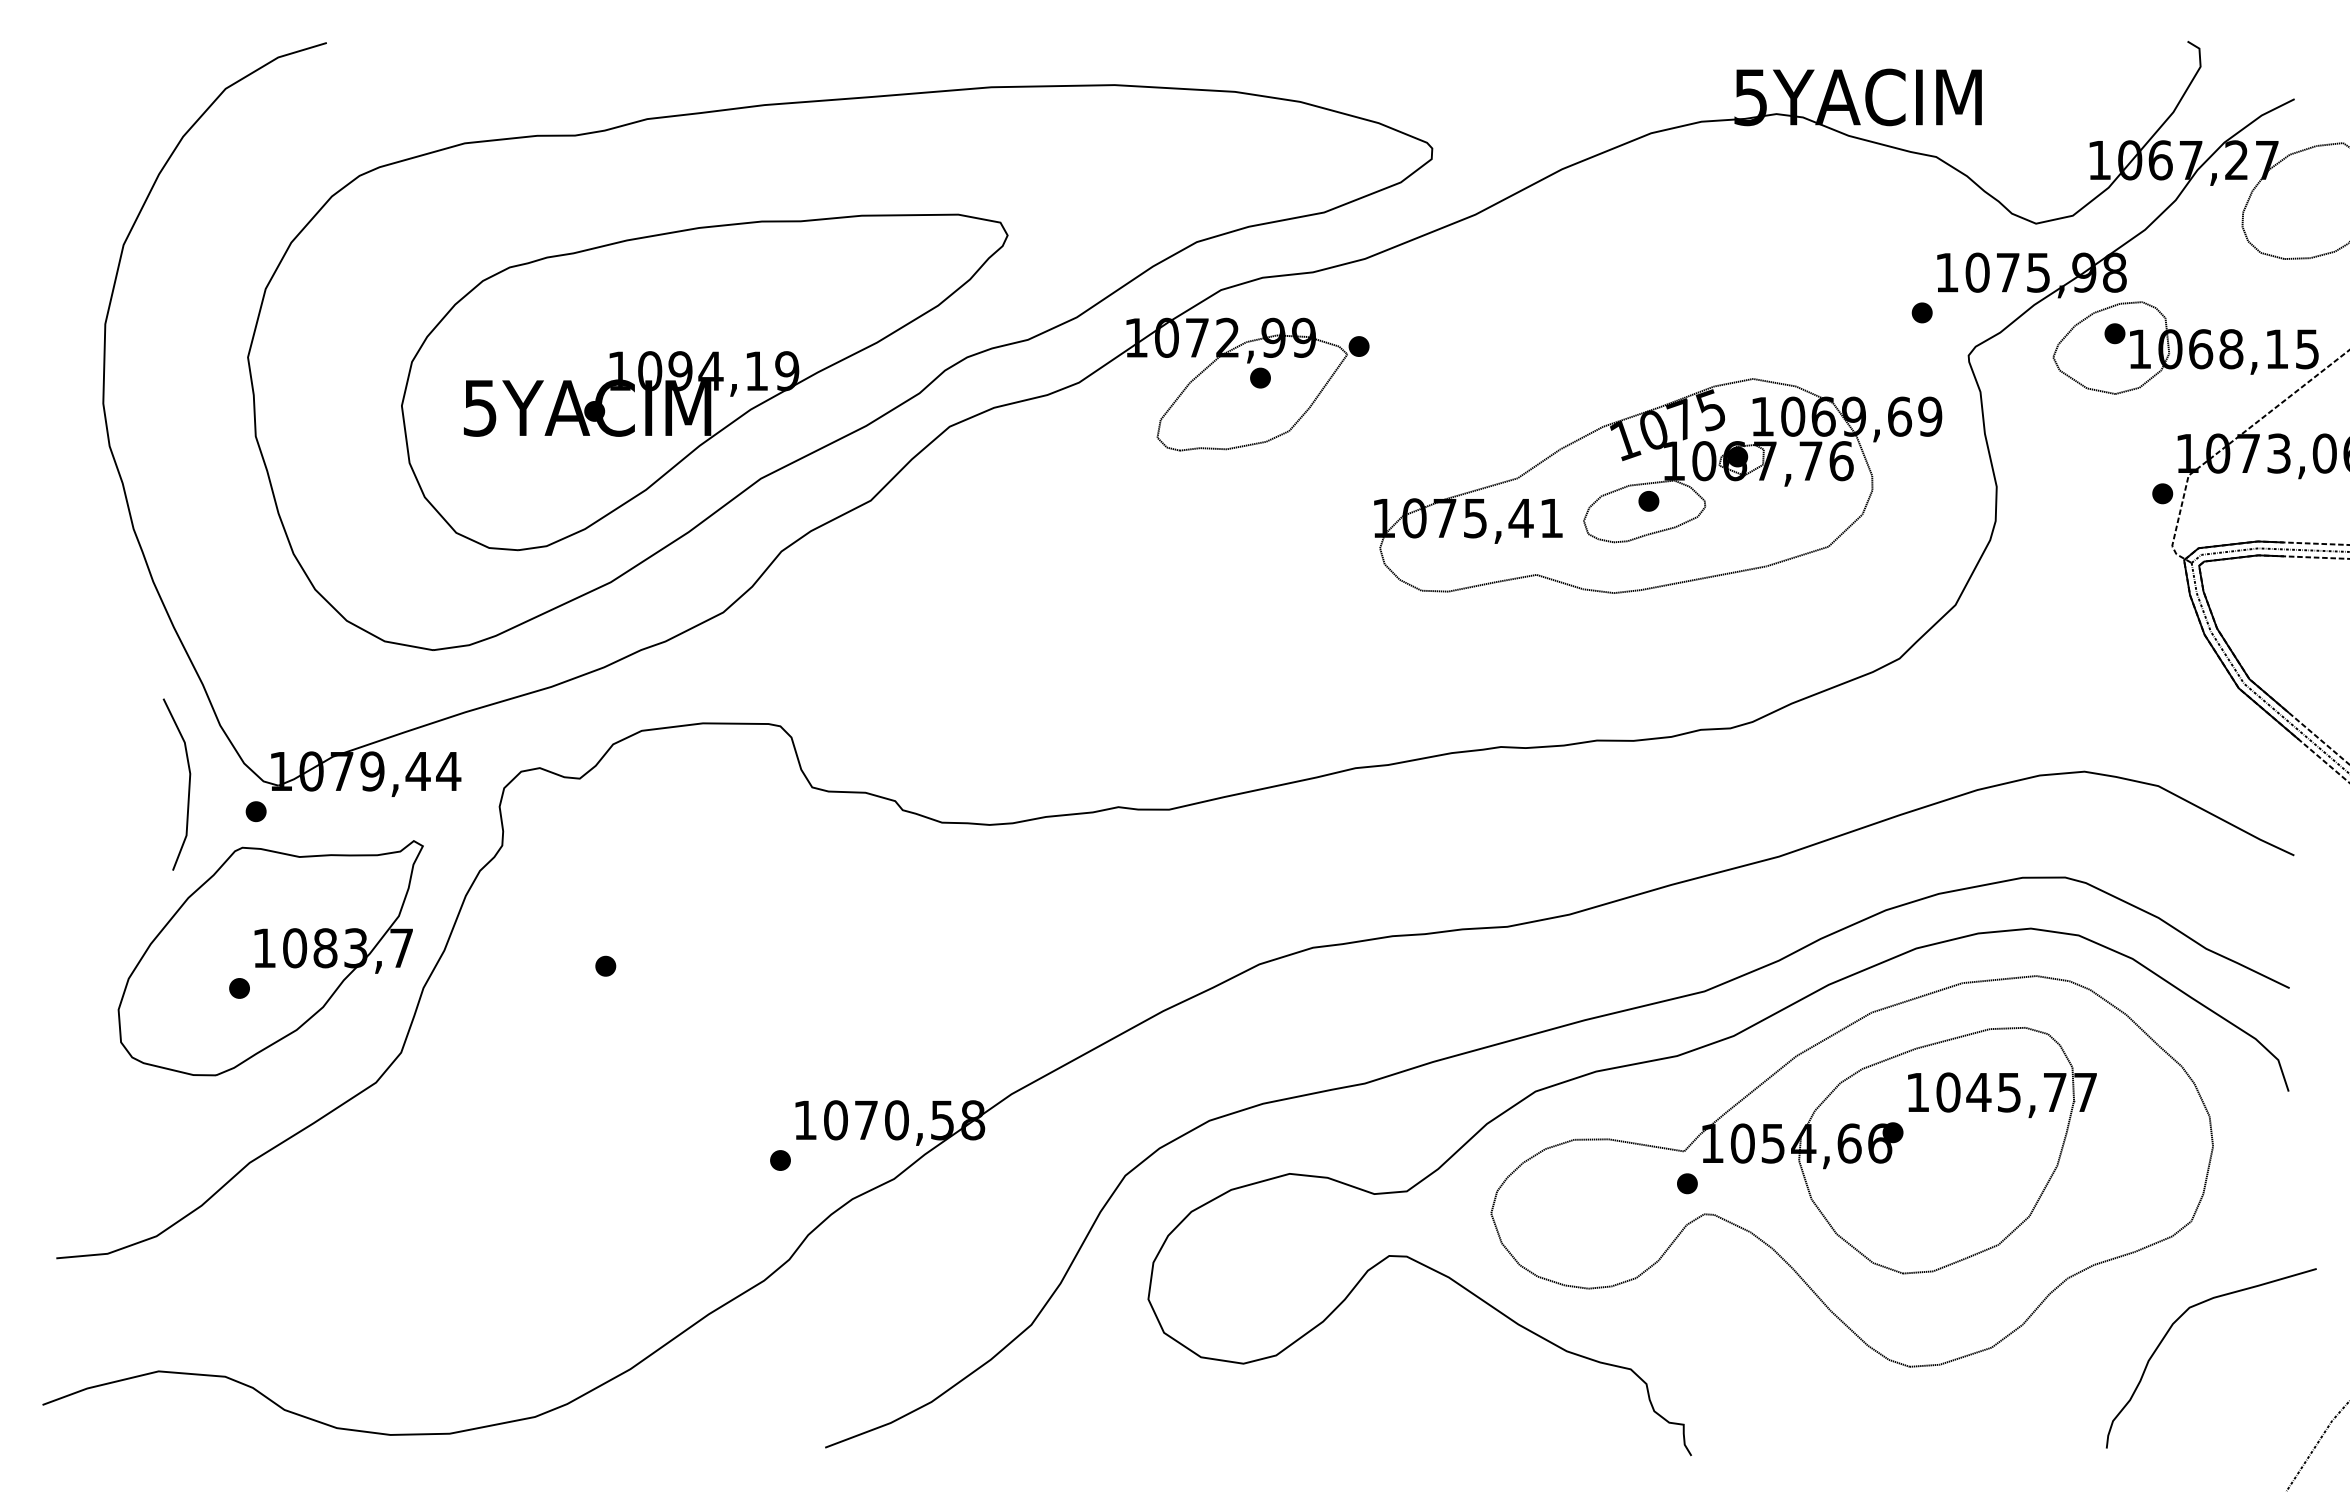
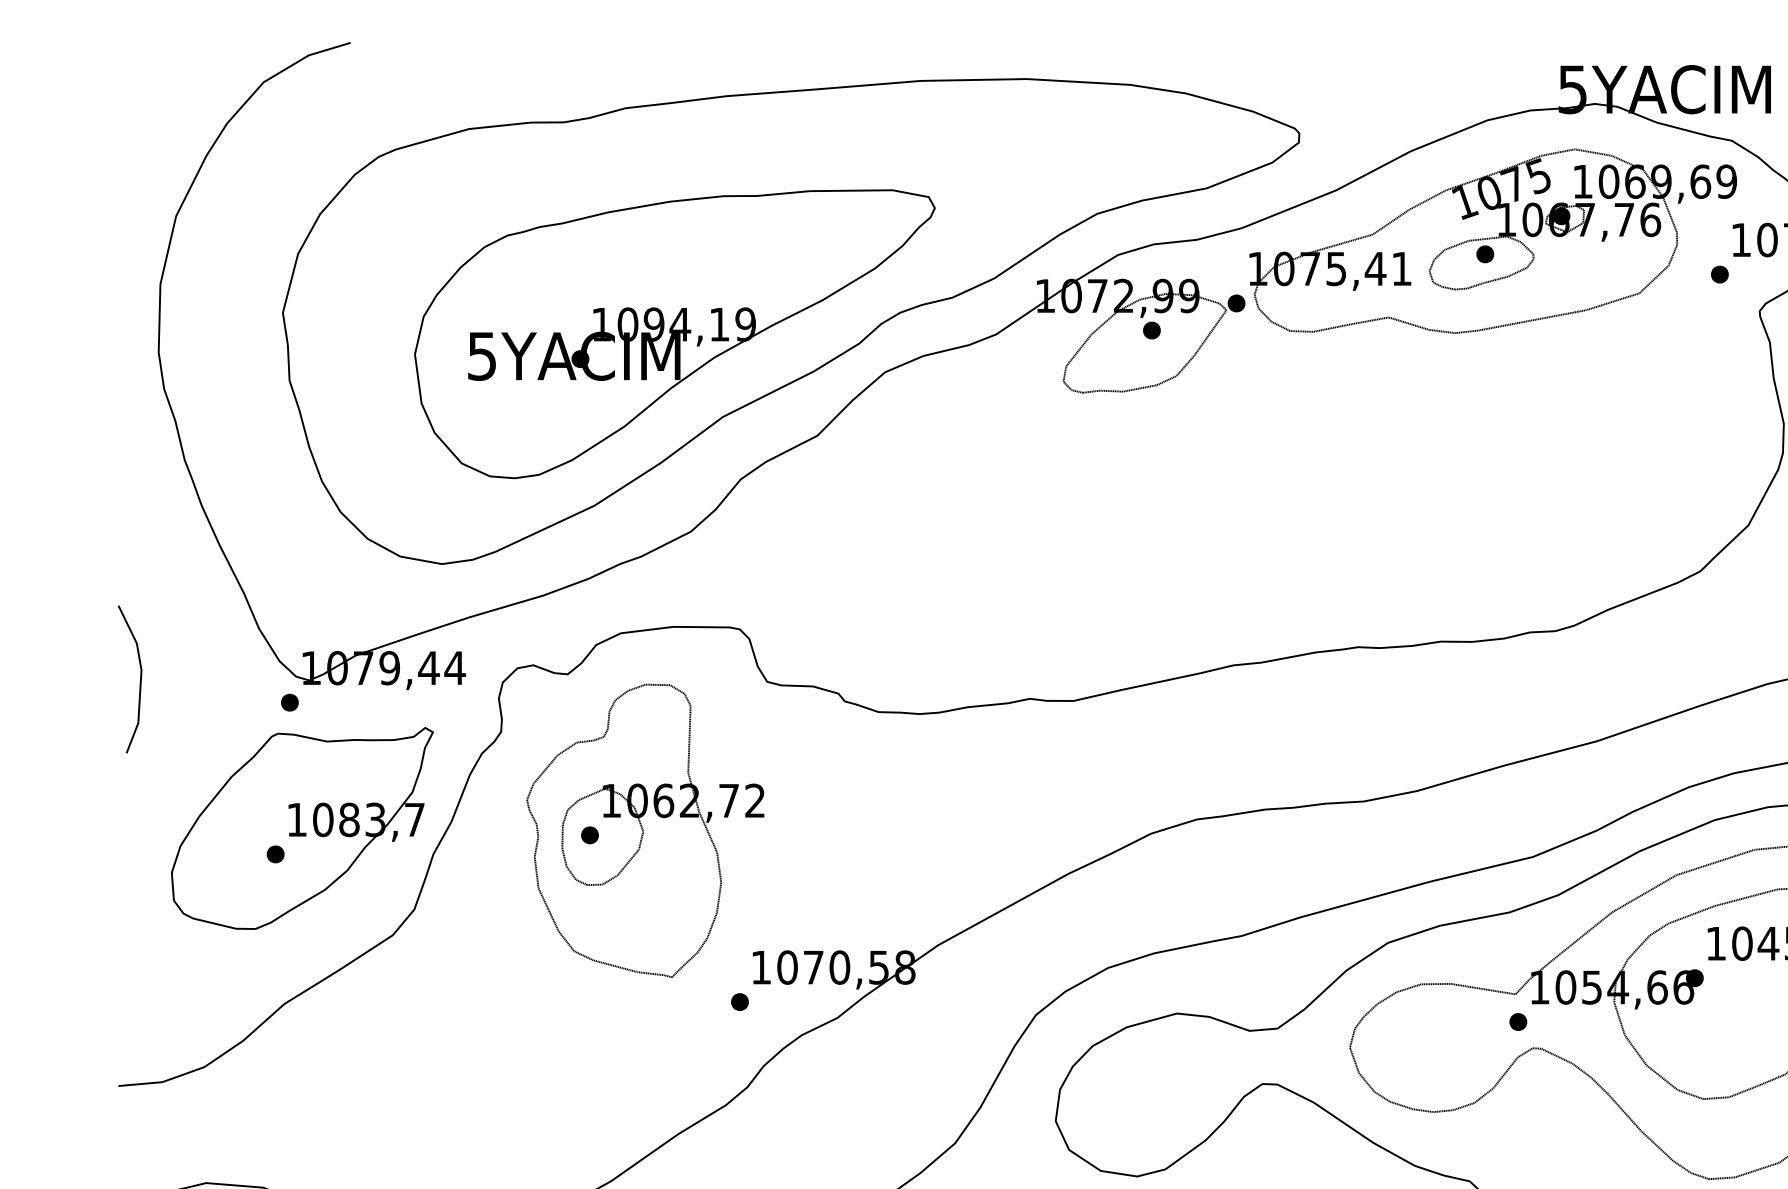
part: (1658, 485) -> (1493, 240), moved
line: (188, 784) -> (139, 679), moved
part: (669, 960) -> (644, 830), added

